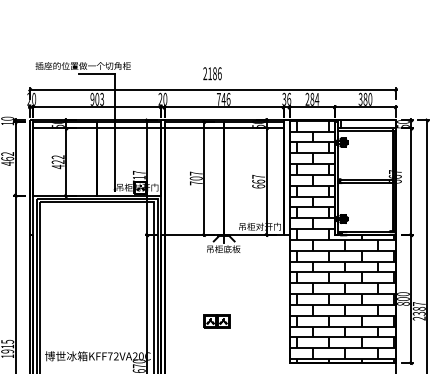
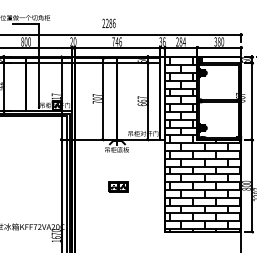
text: (210, 73) -> (107, 23), 2186 -> 2286
text: (97, 99) -> (26, 42), 903 -> 800
part: (216, 321) -> (118, 186), moved

